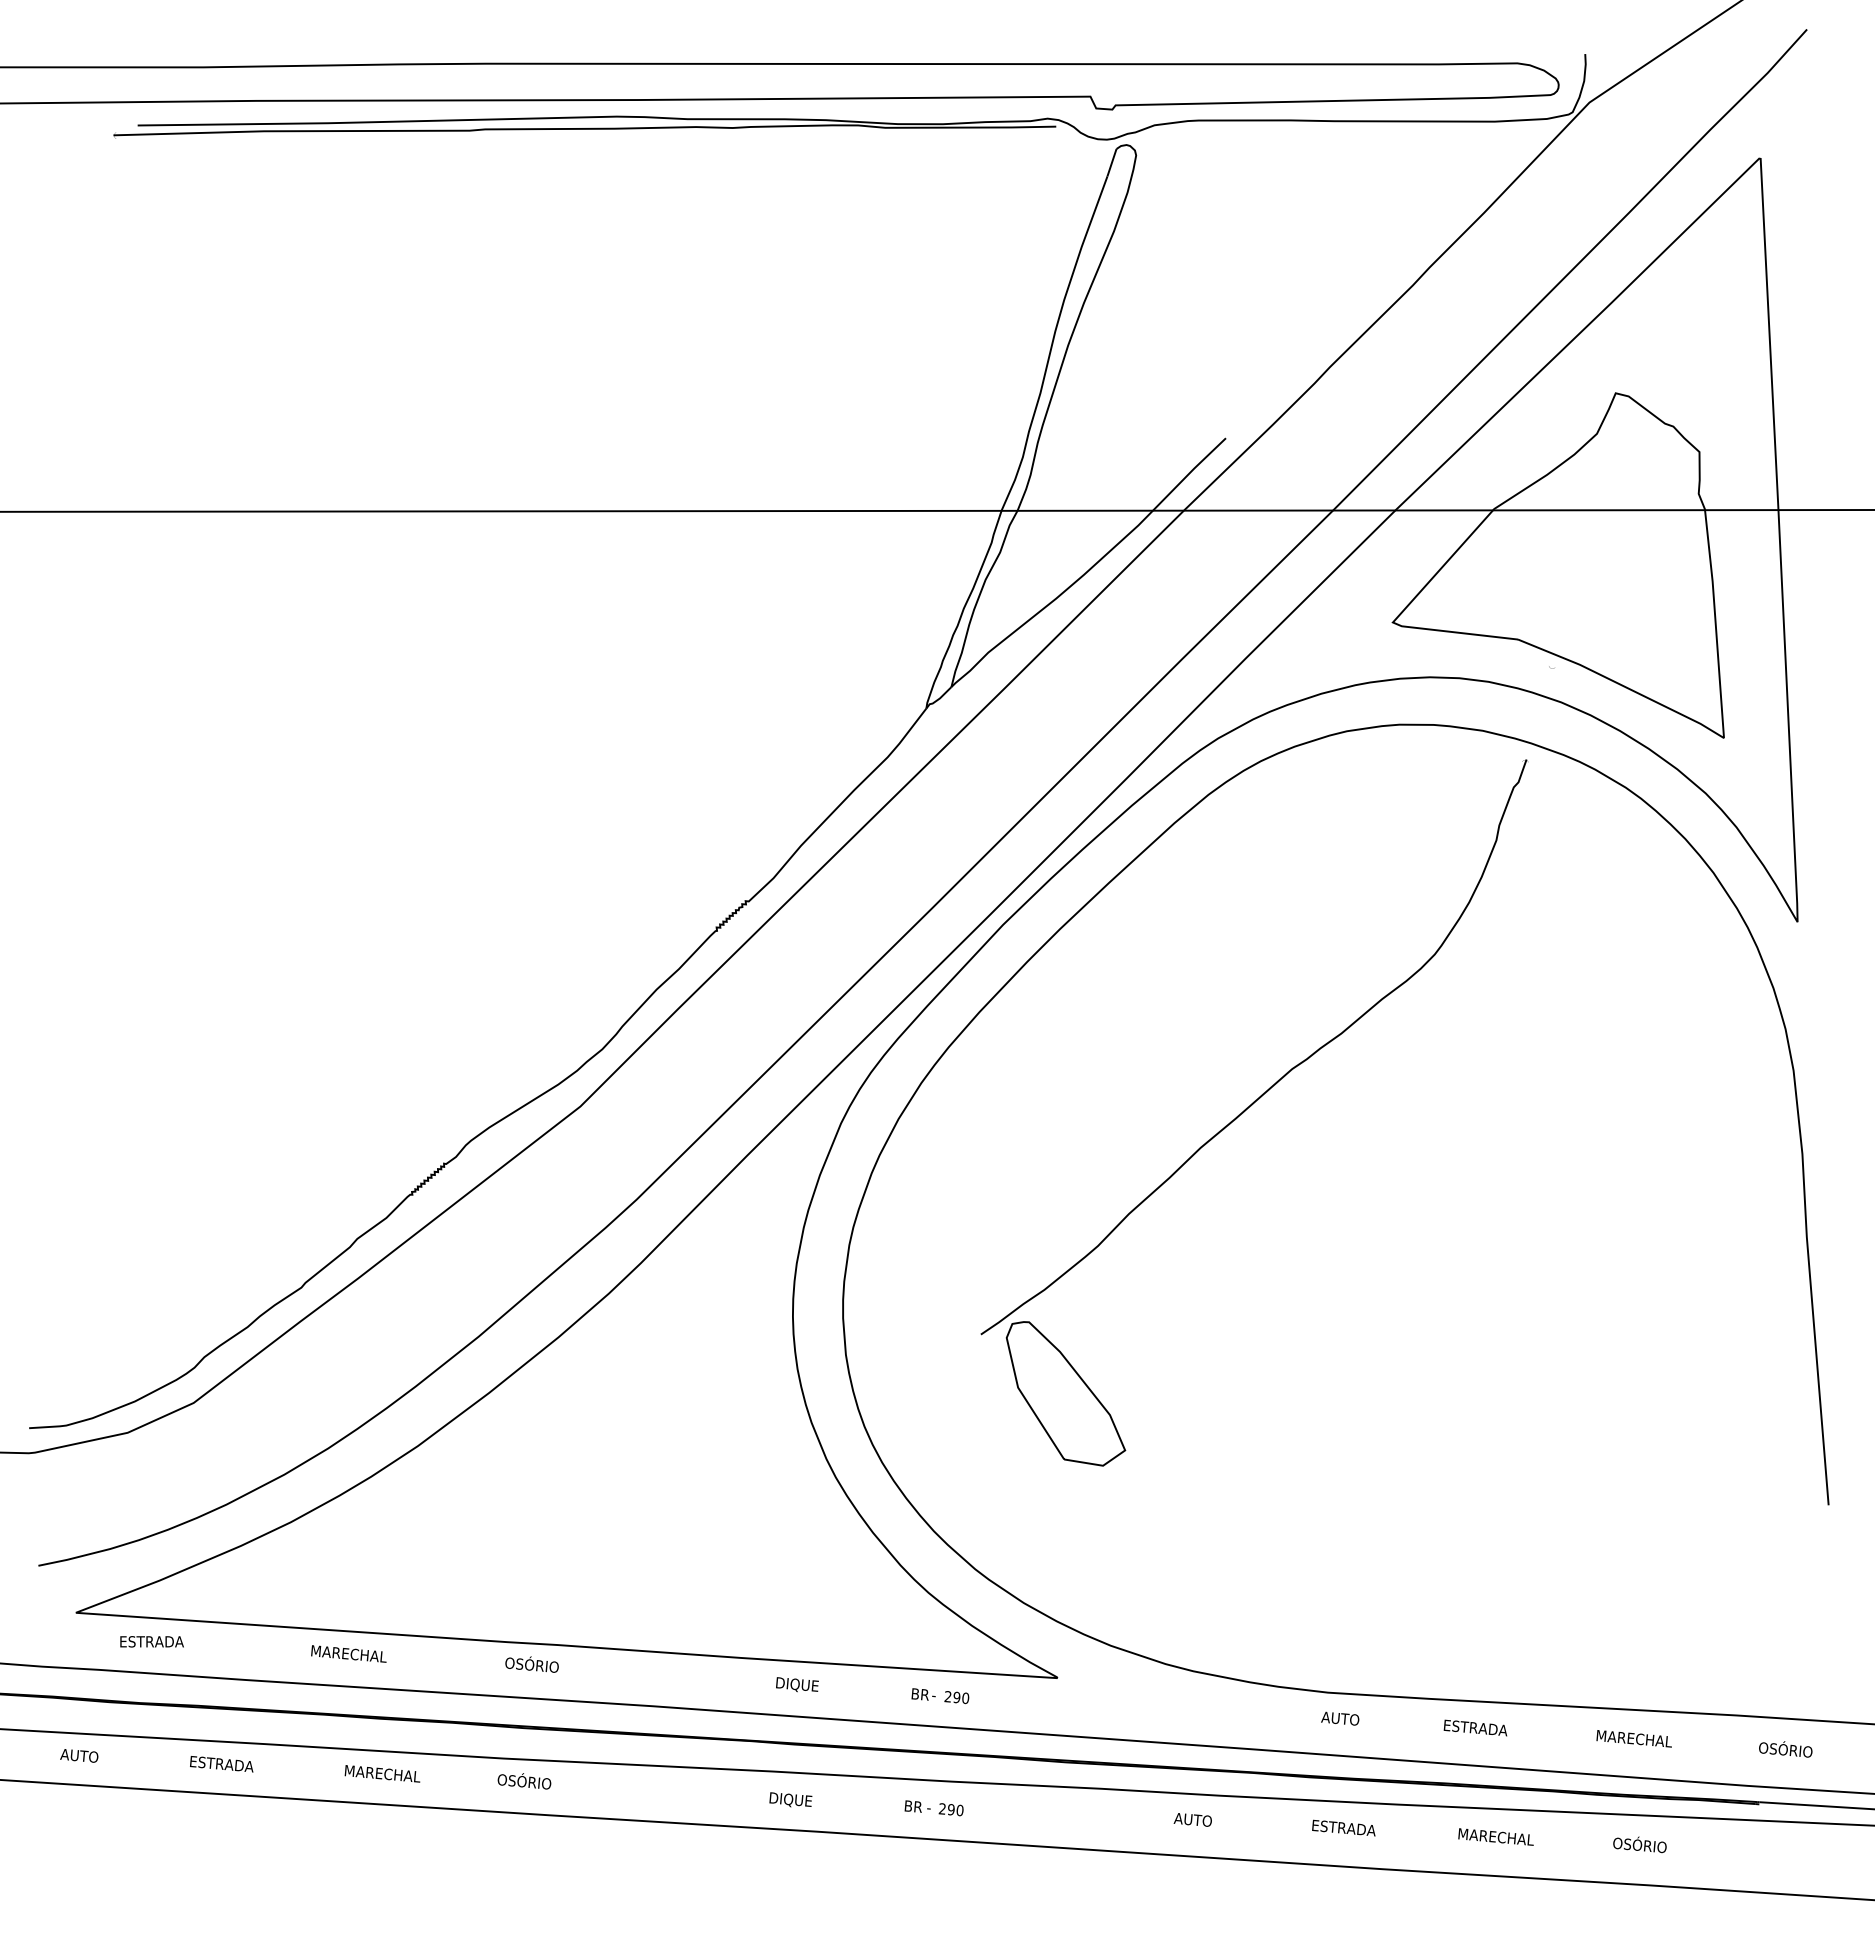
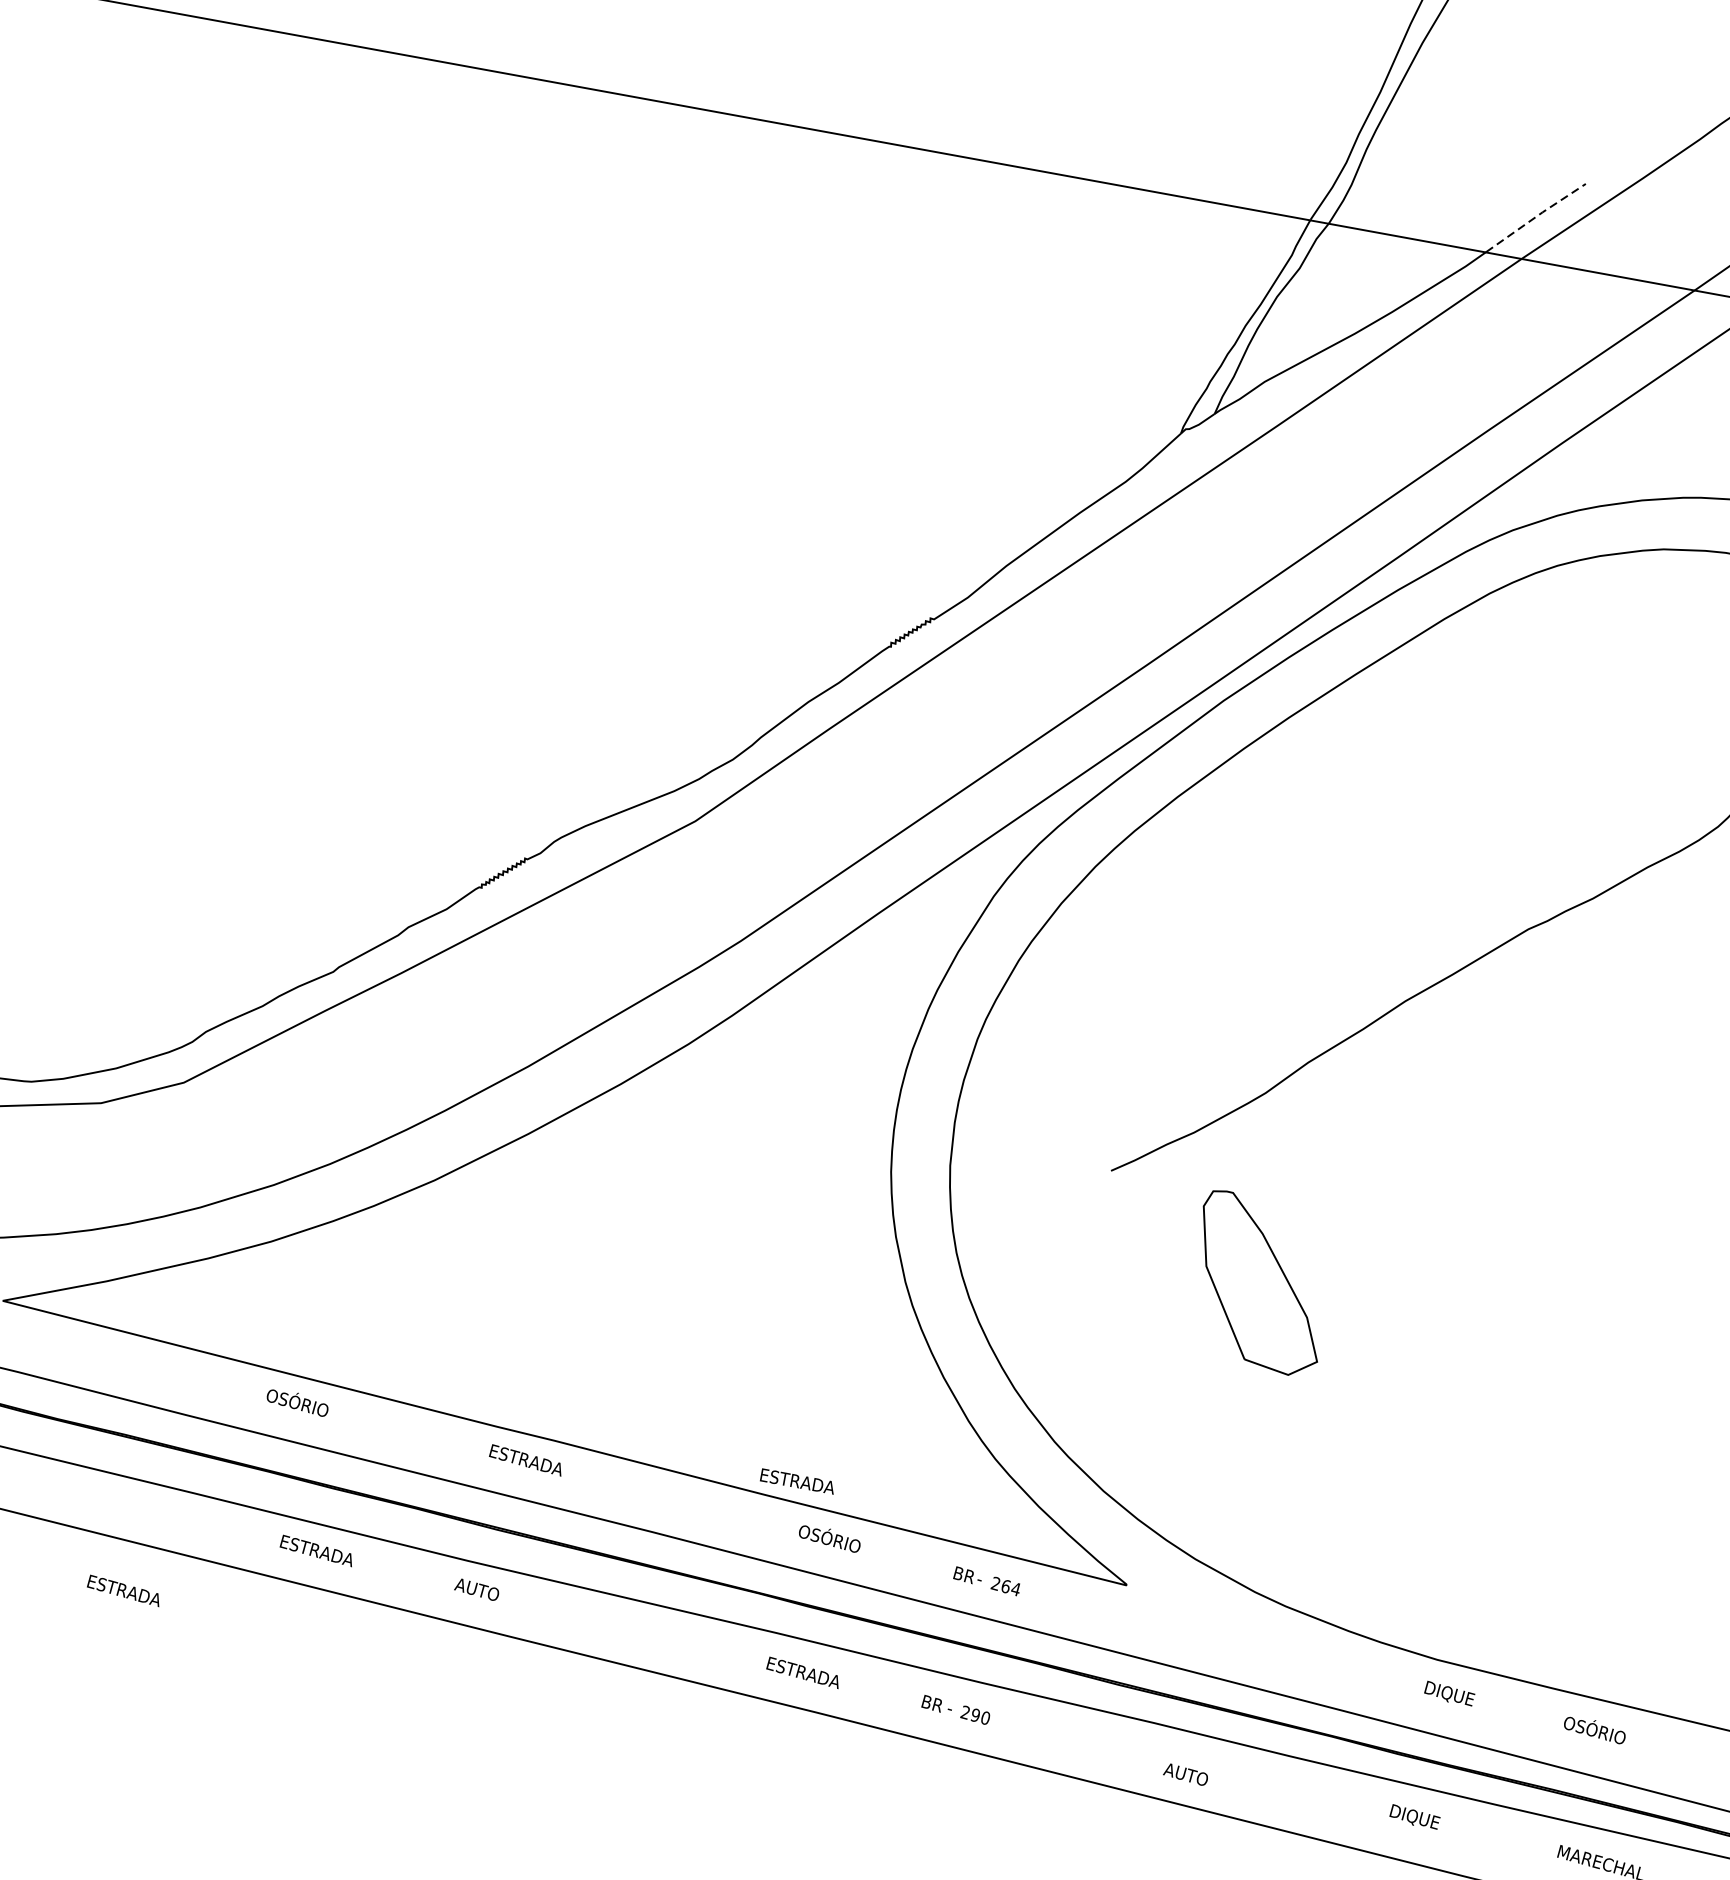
line: (1189, 473) -> (1536, 217), solid -> dashed
part: (1065, 1393) -> (1260, 1283), moved
text: (151, 1641) -> (797, 1481), moved
text: (348, 1653) -> (310, 1406), MARECHAL -> OSÓRIO
text: (536, 1664) -> (525, 1458), OSÓRIO -> ESTRADA
text: (802, 1684) -> (829, 1538), DIQUE -> OSÓRIO
text: (961, 1697) -> (1011, 1587), 290 -> 264
text: (1343, 1718) -> (1449, 1693), AUTO -> DIQUE
text: (1475, 1727) -> (1600, 1731), ESTRADA -> OSÓRIO
text: (221, 1764) -> (123, 1591), moved
text: (383, 1773) -> (325, 1552), MARECHAL -> ESTRADA
text: (523, 1781) -> (485, 1591), OSÓRIO -> AUTO
text: (801, 1800) -> (803, 1672), DIQUE -> ESTRADA
text: (1192, 1819) -> (1185, 1774), moved
text: (1344, 1828) -> (1427, 1820), ESTRADA -> DIQUE

